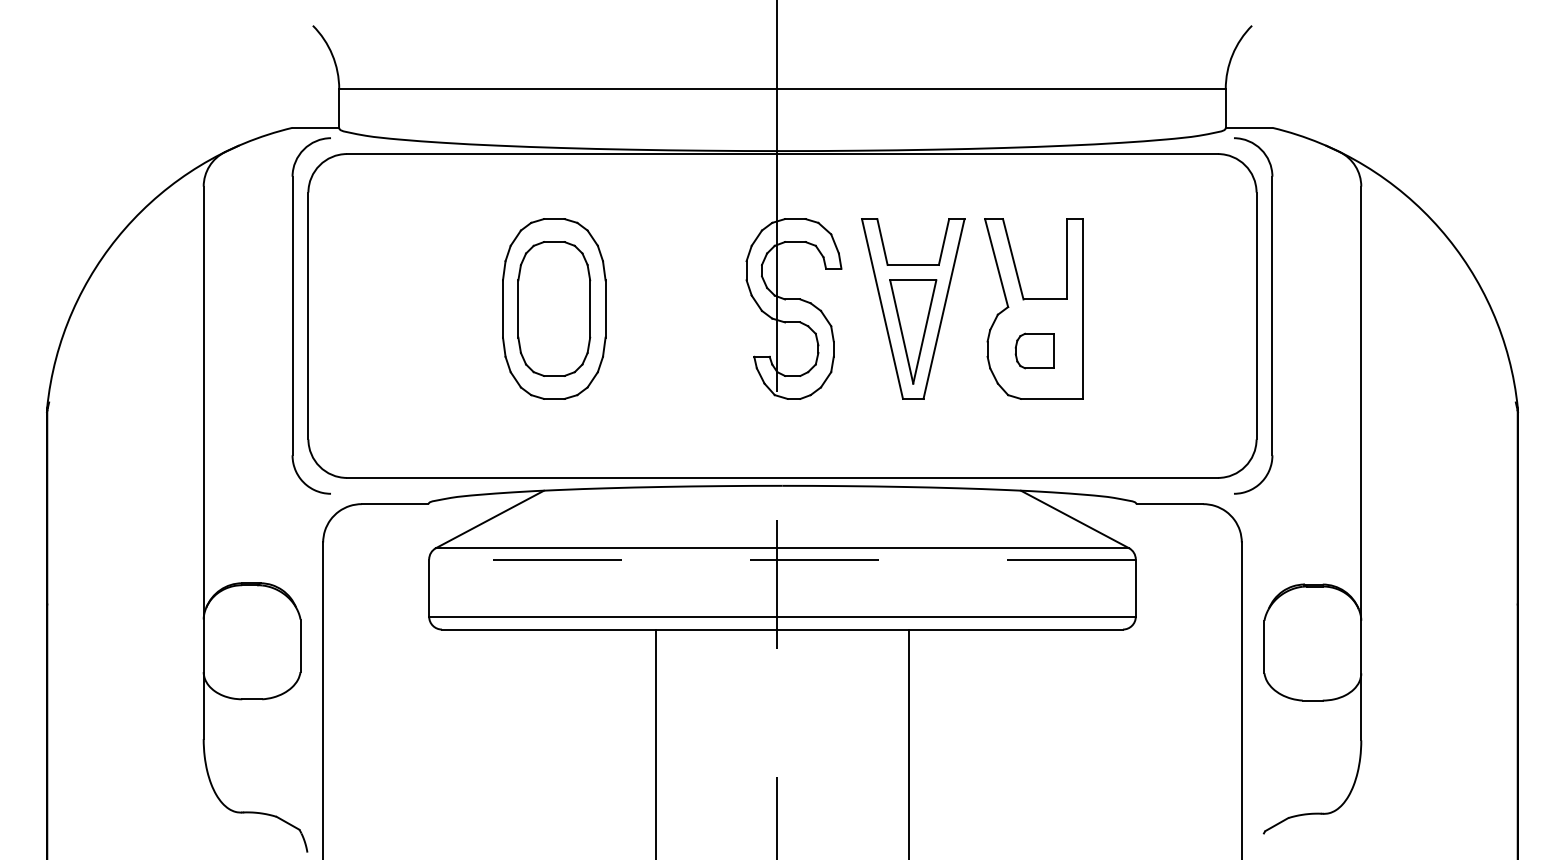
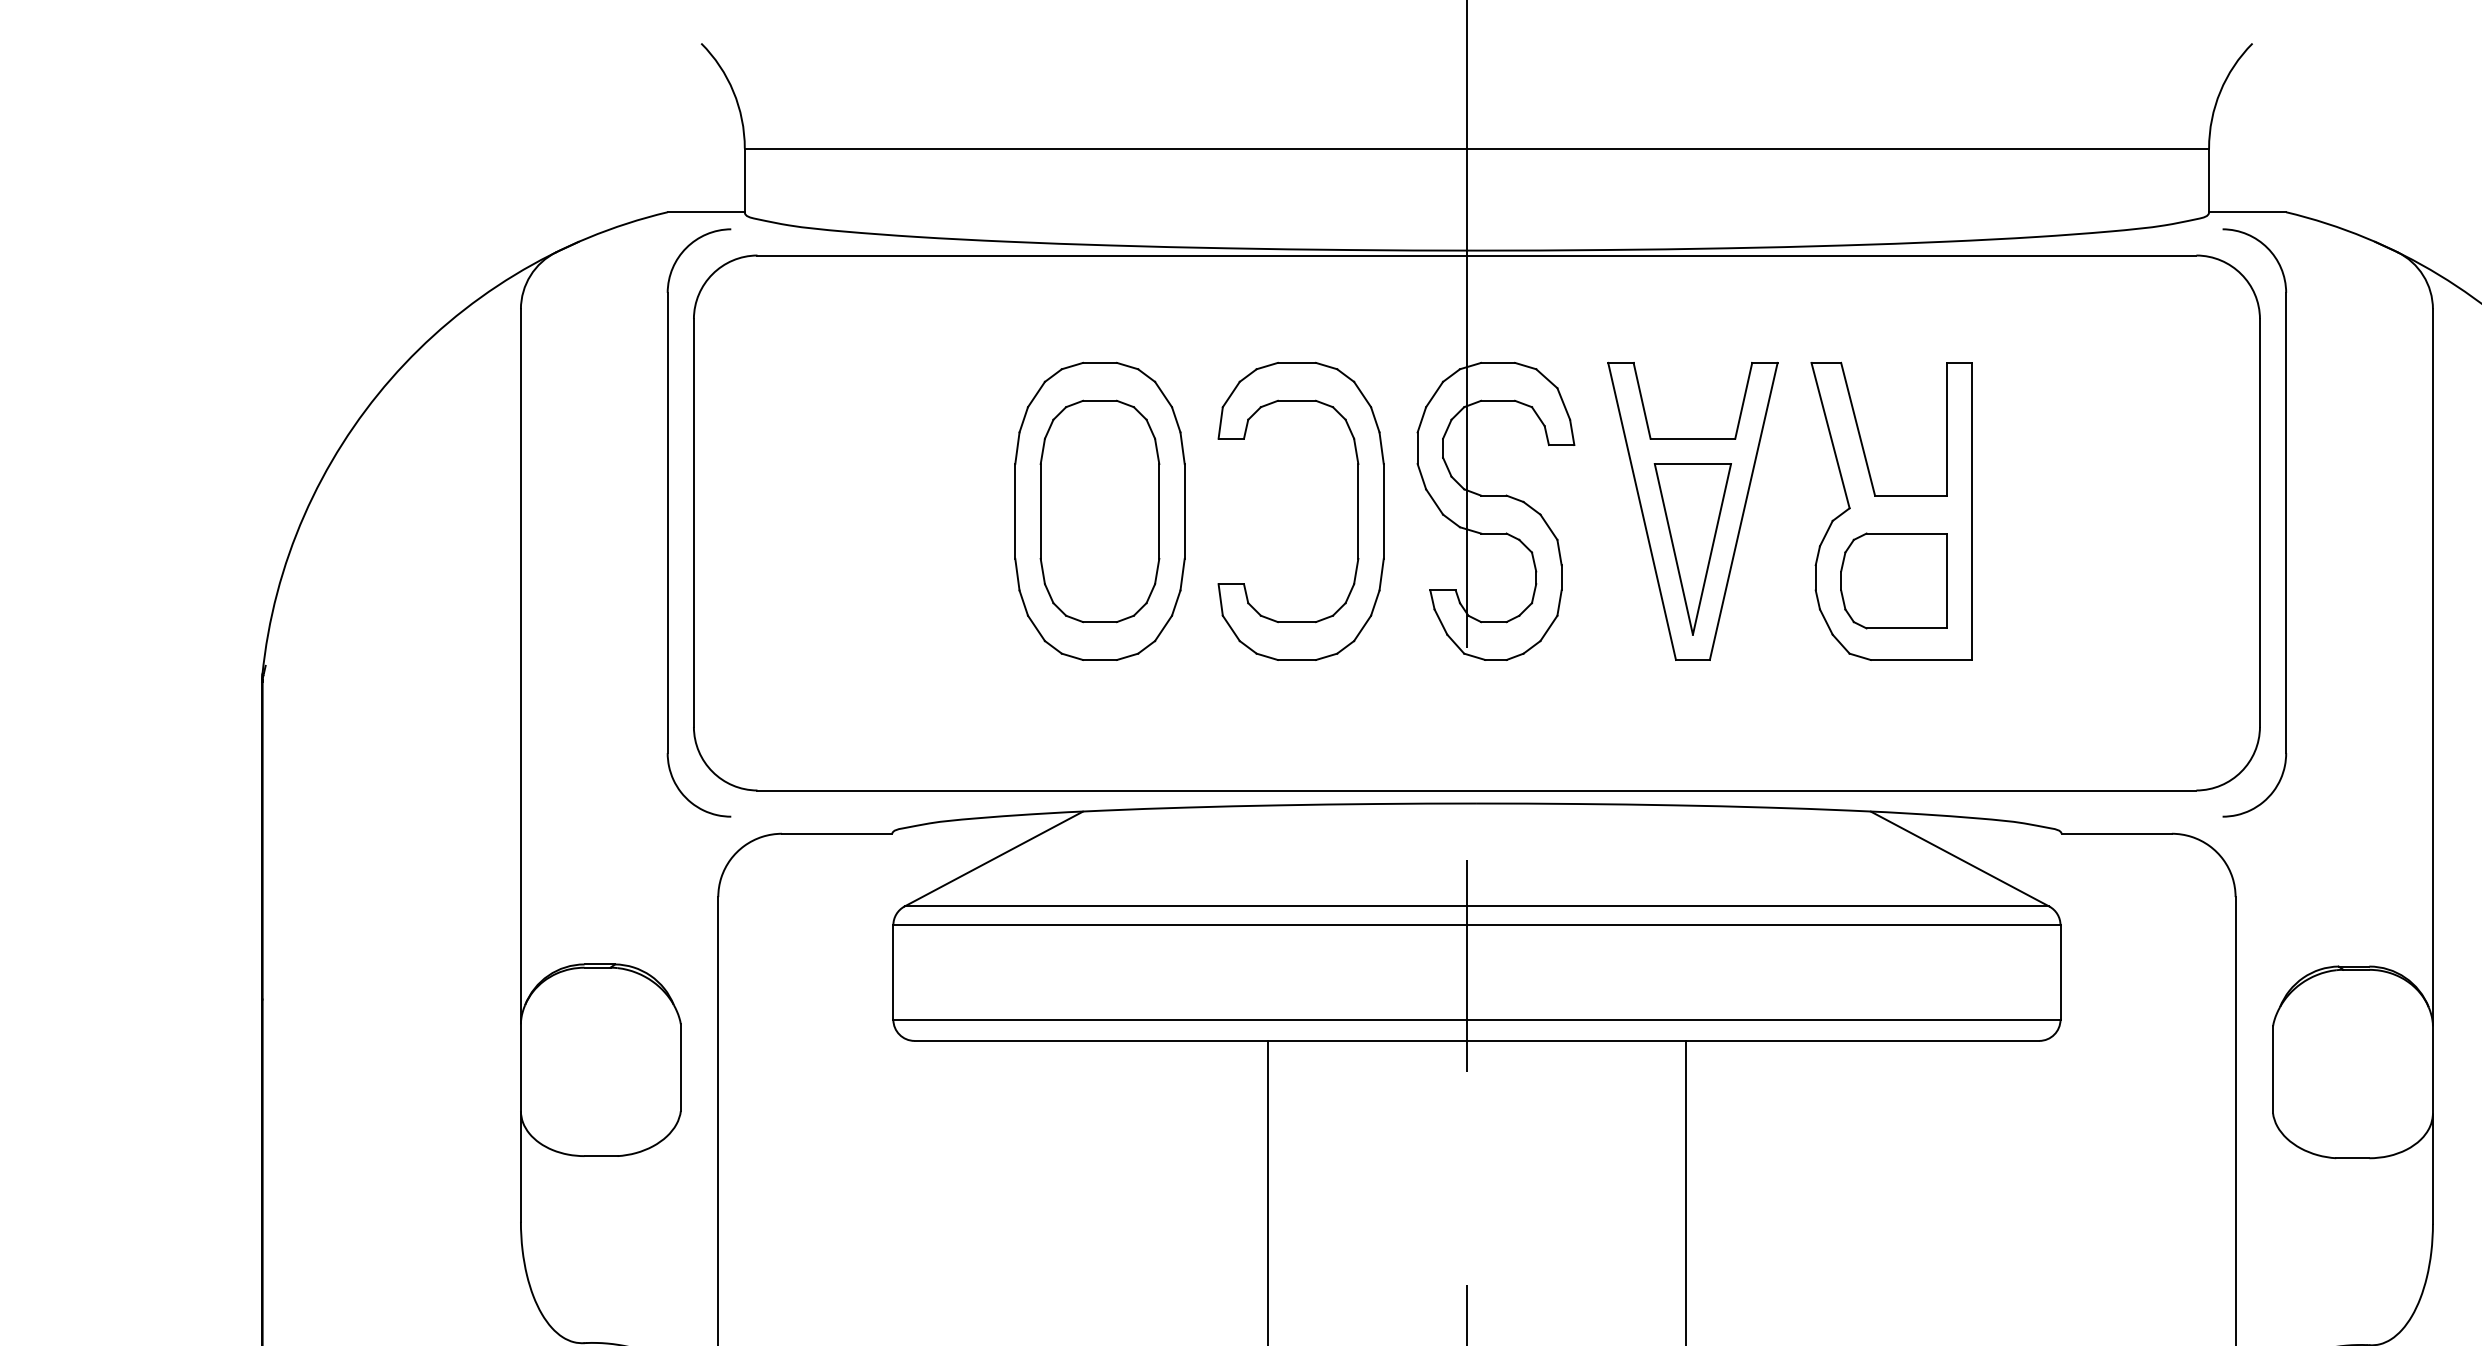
part: (710, 308) -> (1358, 510), added
part: (1034, 350) -> (1893, 579), size x1.67
line: (782, 559) -> (1476, 925), dashed -> solid

